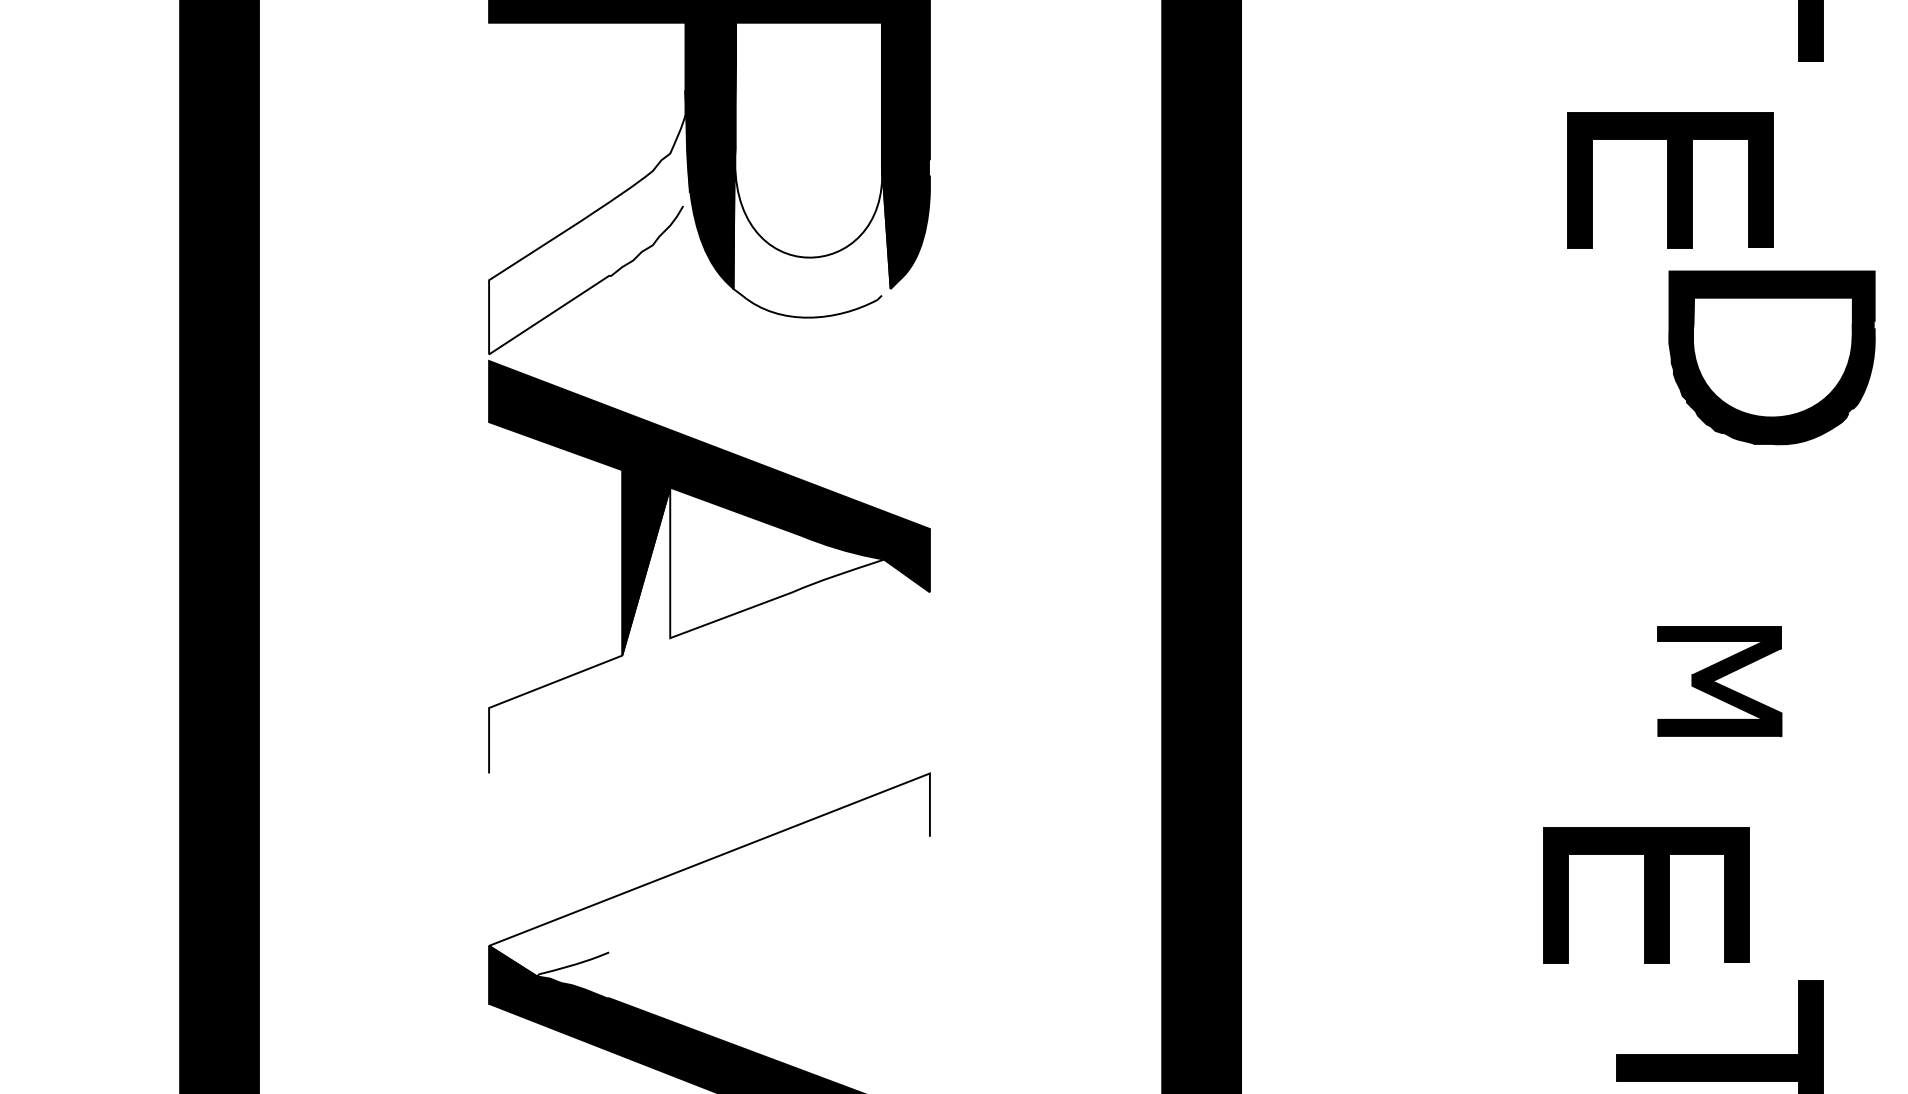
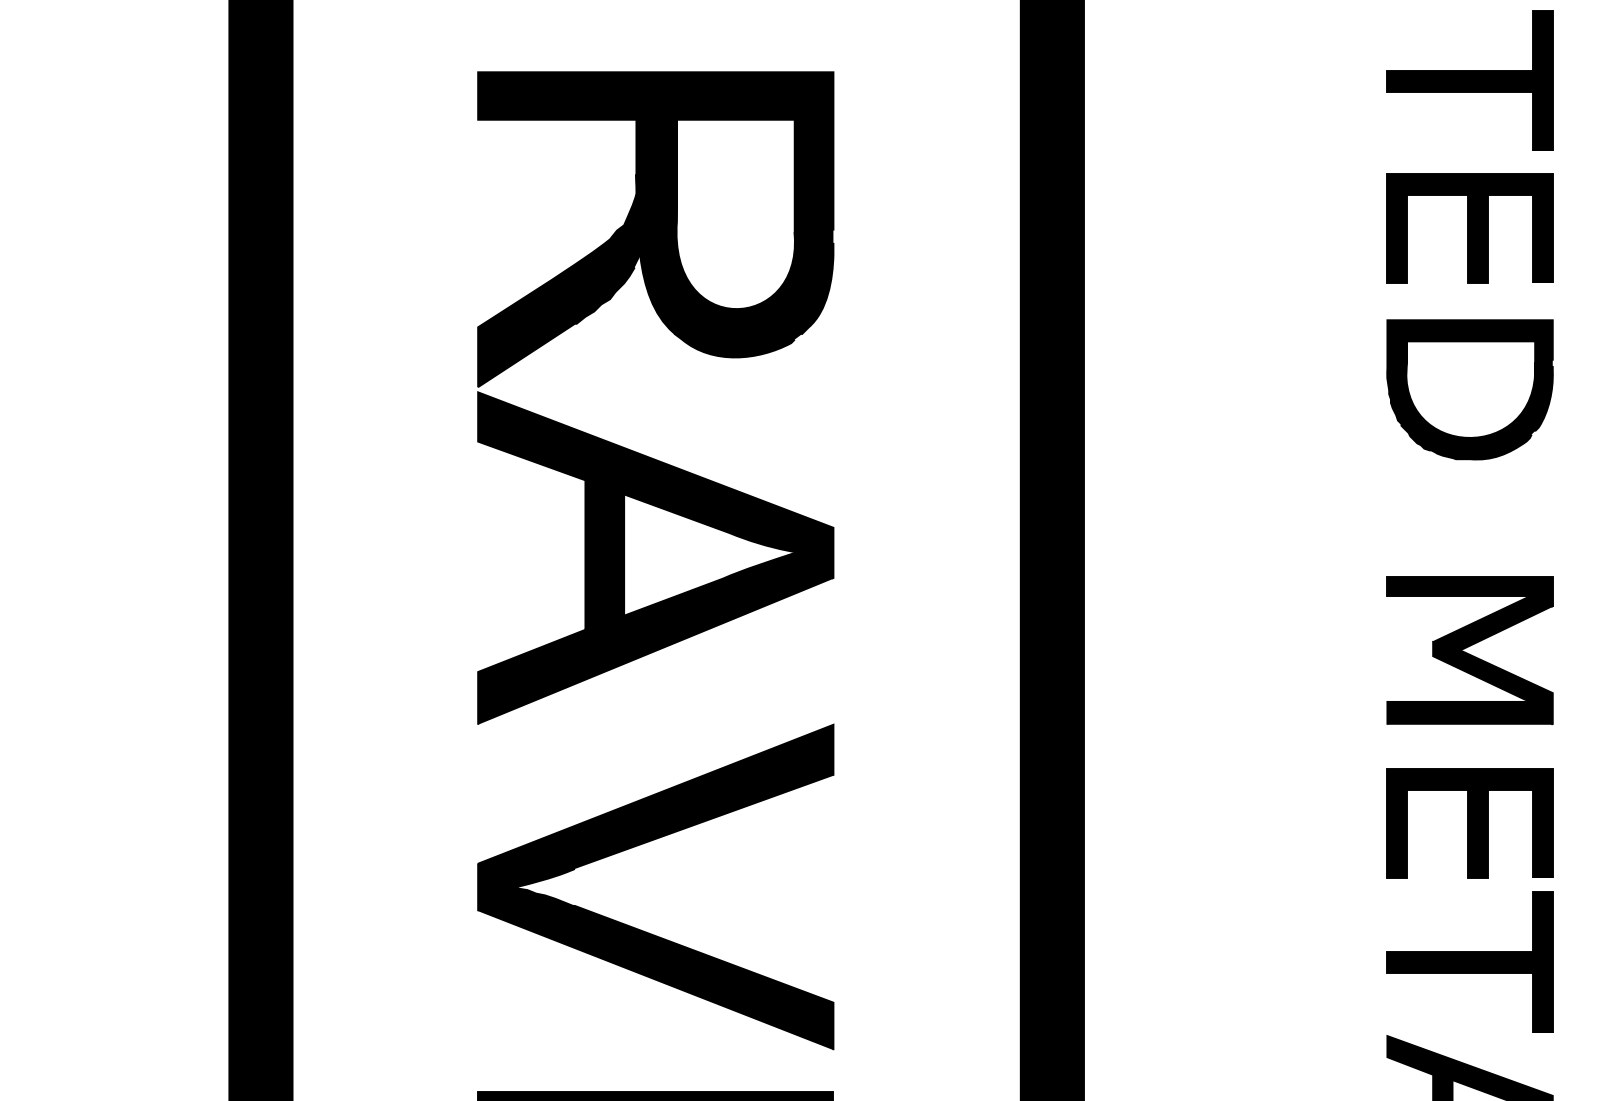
fill: (812, 170) -> (738, 238), added
part: (1669, 179) -> (1469, 228), moved
fill: (588, 222) -> (558, 280), added
part: (1771, 357) -> (1469, 389), moved
fill: (709, 630) -> (655, 609), added
part: (1719, 681) -> (1469, 650), size x1.67
fill: (709, 874) -> (655, 806), added
part: (1646, 895) -> (1469, 823), moved

